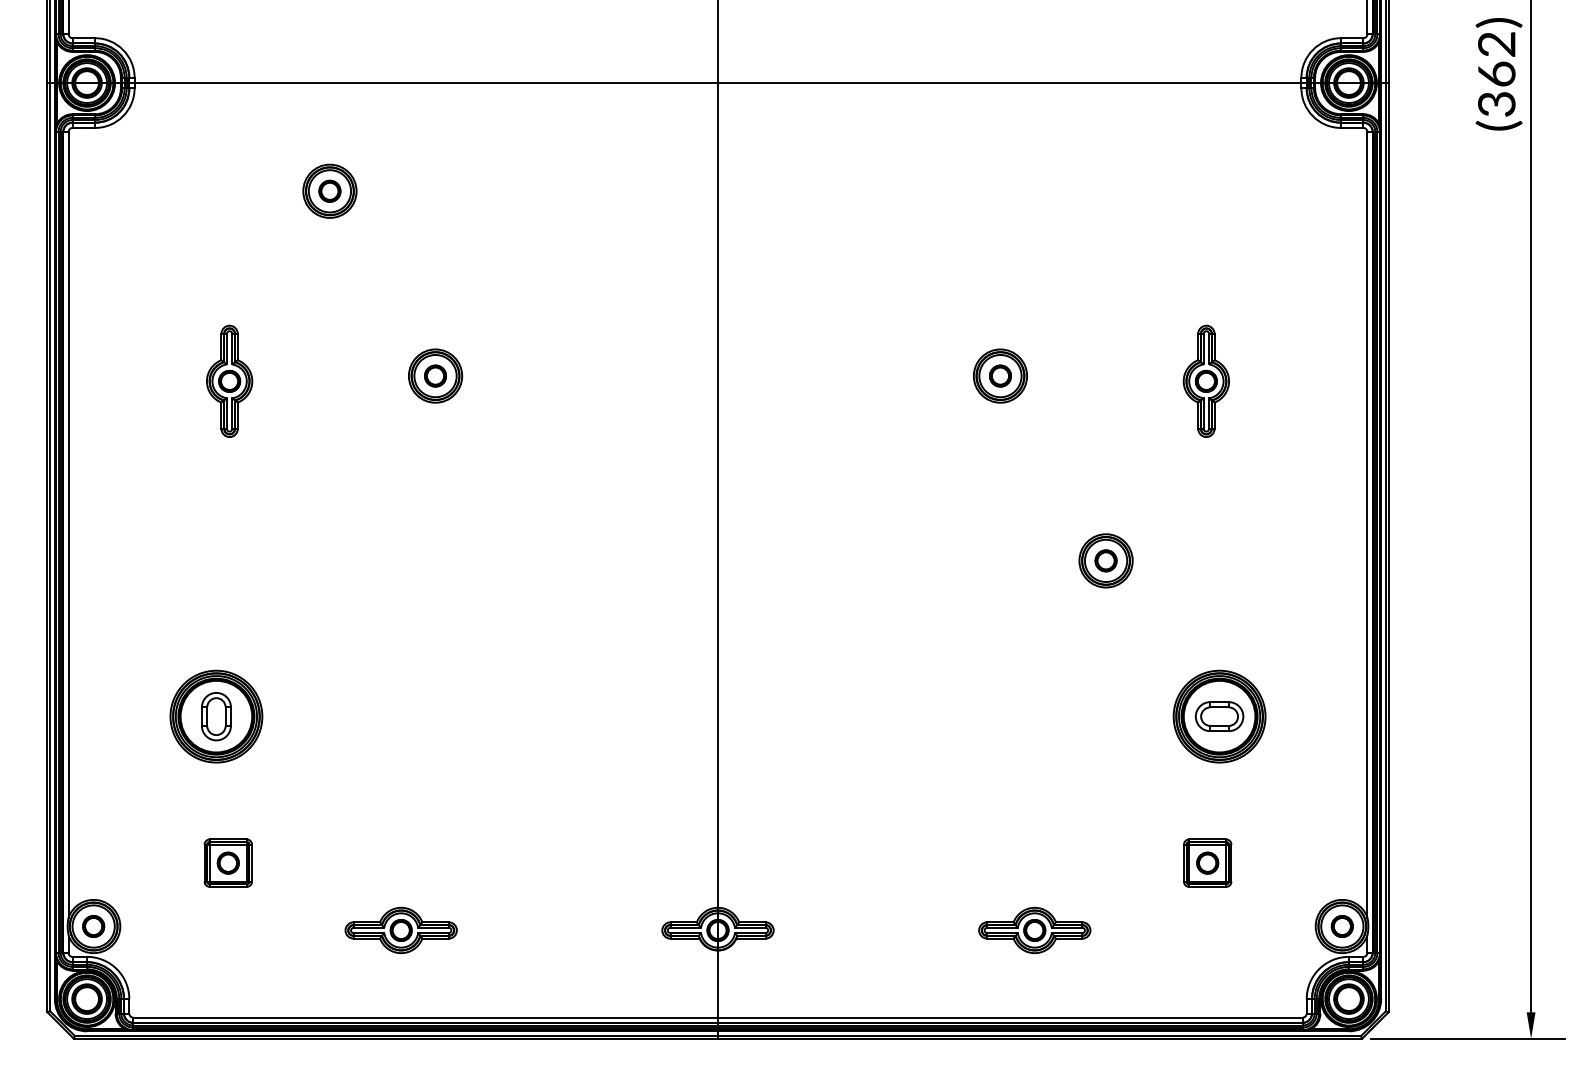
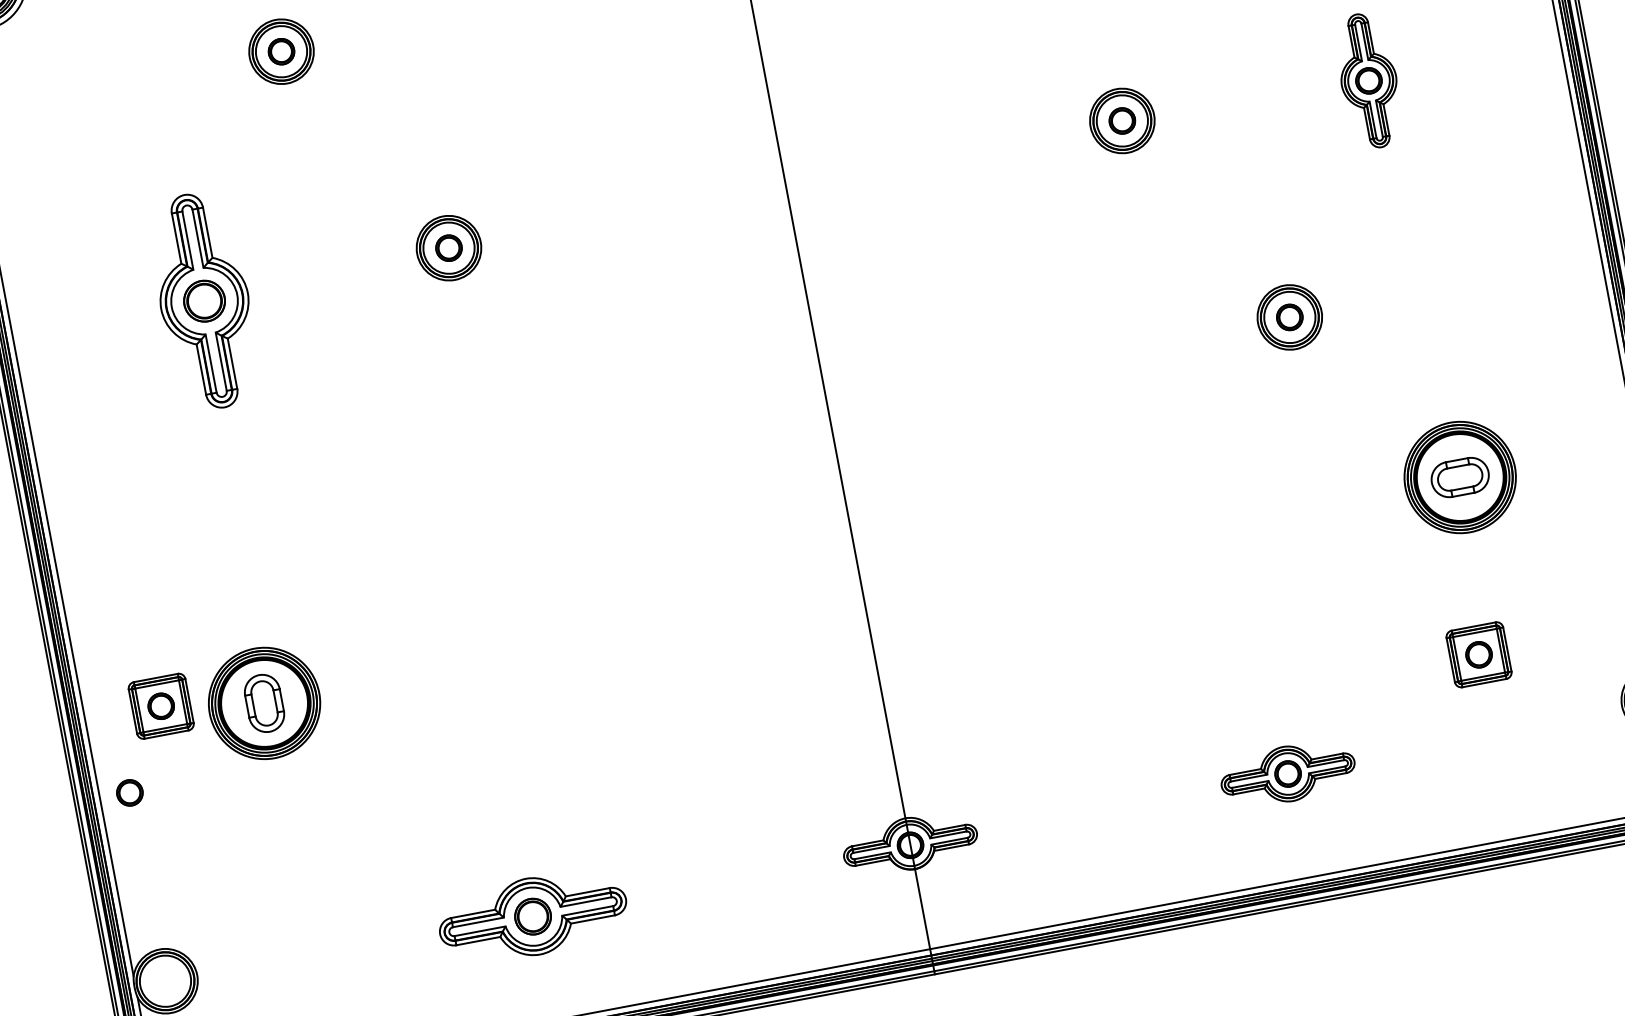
part: (229, 380) -> (204, 299), size x1.6
part: (227, 862) -> (160, 705), moved
part: (93, 926) -> (129, 792), moved
part: (400, 930) -> (532, 916), size x1.4

